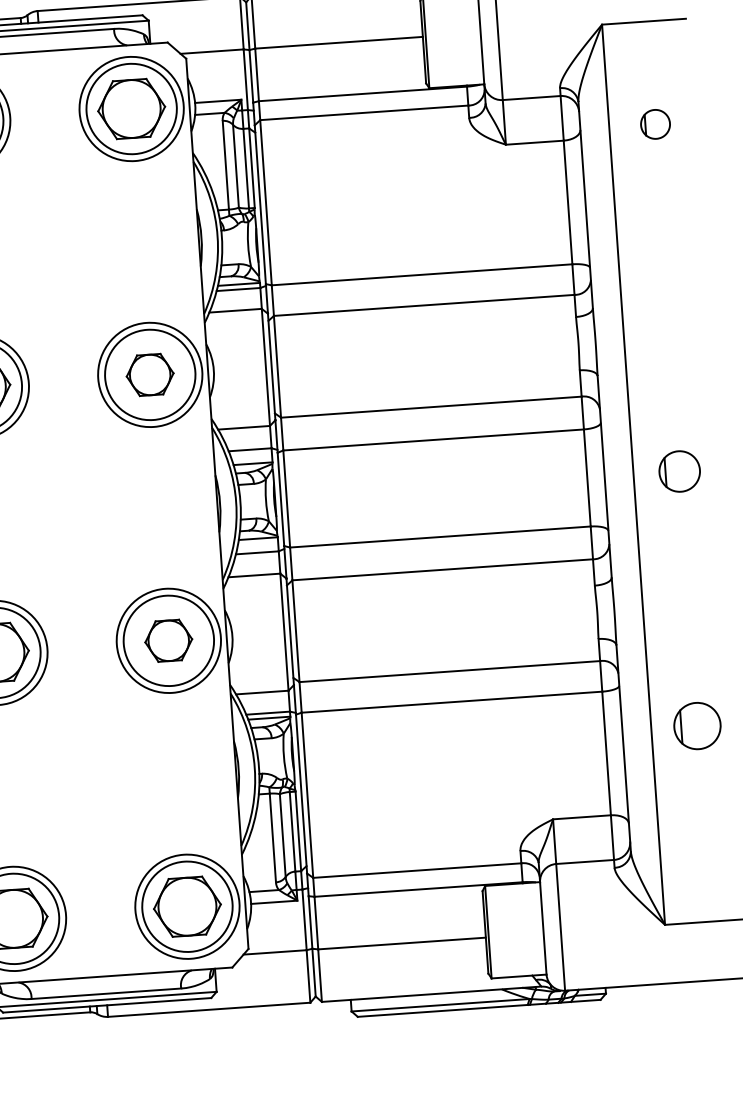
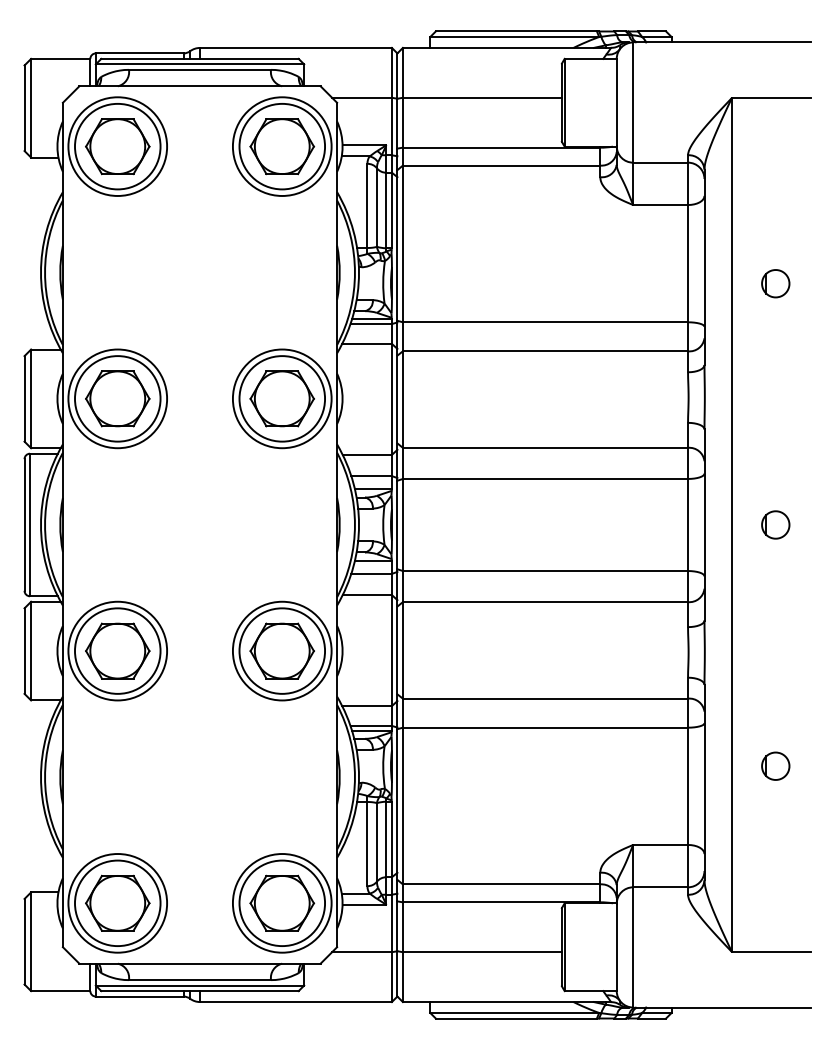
part: (655, 124) -> (775, 283), moved
part: (149, 374) -> (281, 398), size x1.43
part: (679, 471) -> (775, 524), size x0.71
part: (168, 640) -> (281, 650), size x1.43
part: (697, 725) -> (775, 765), size x0.62

